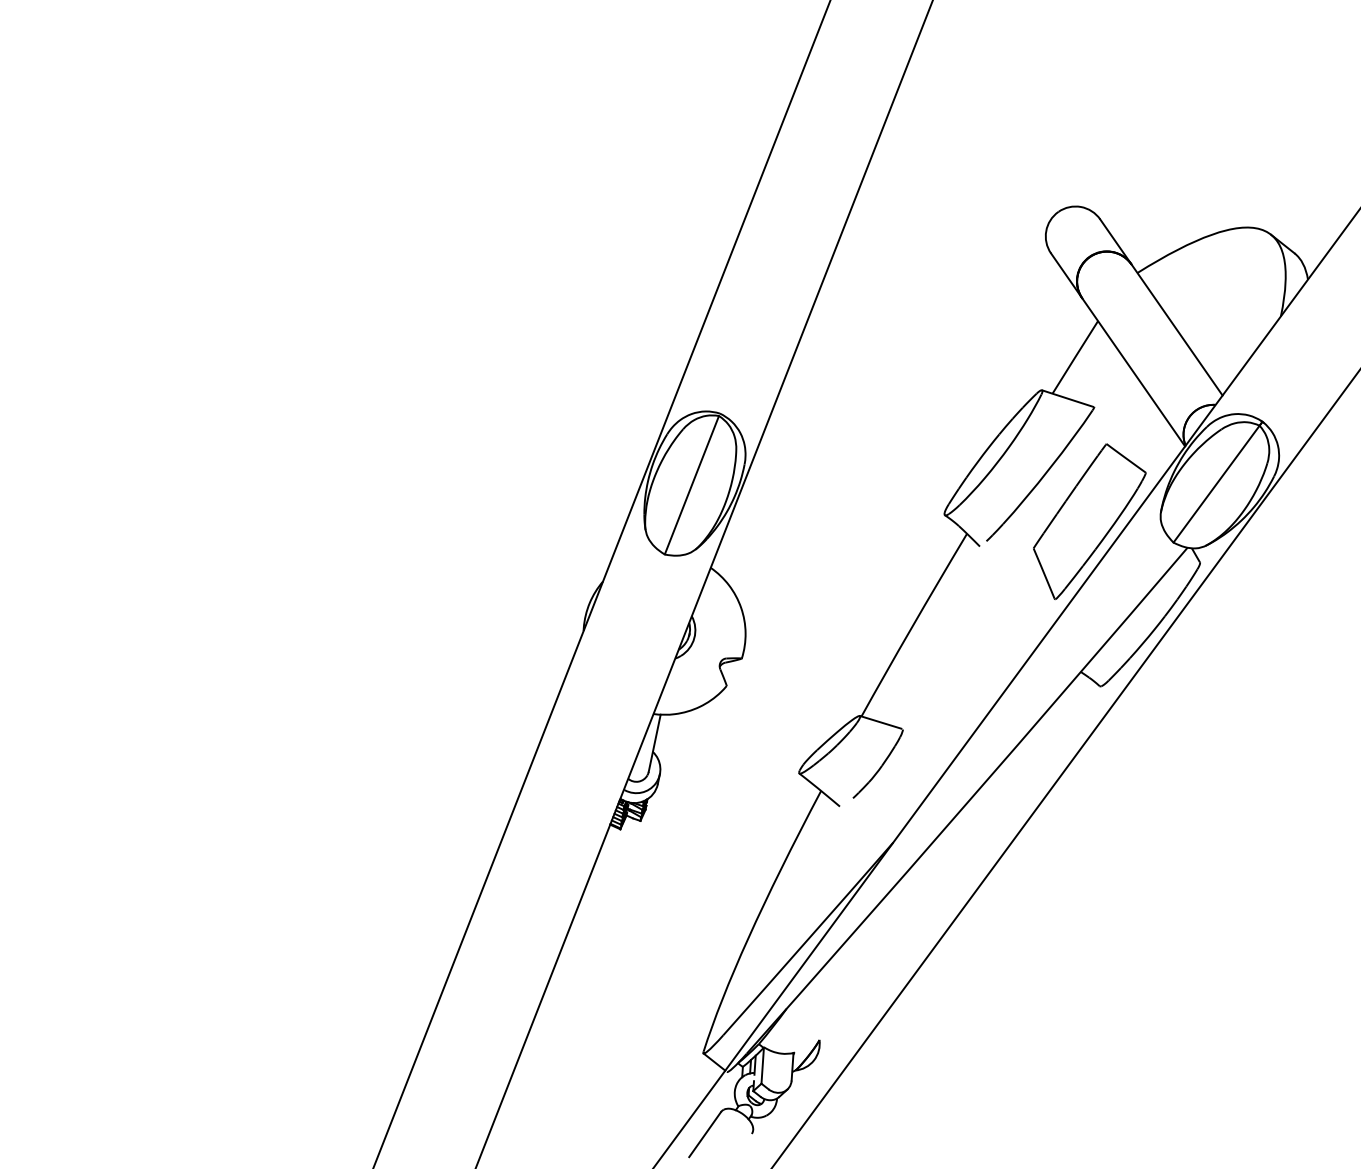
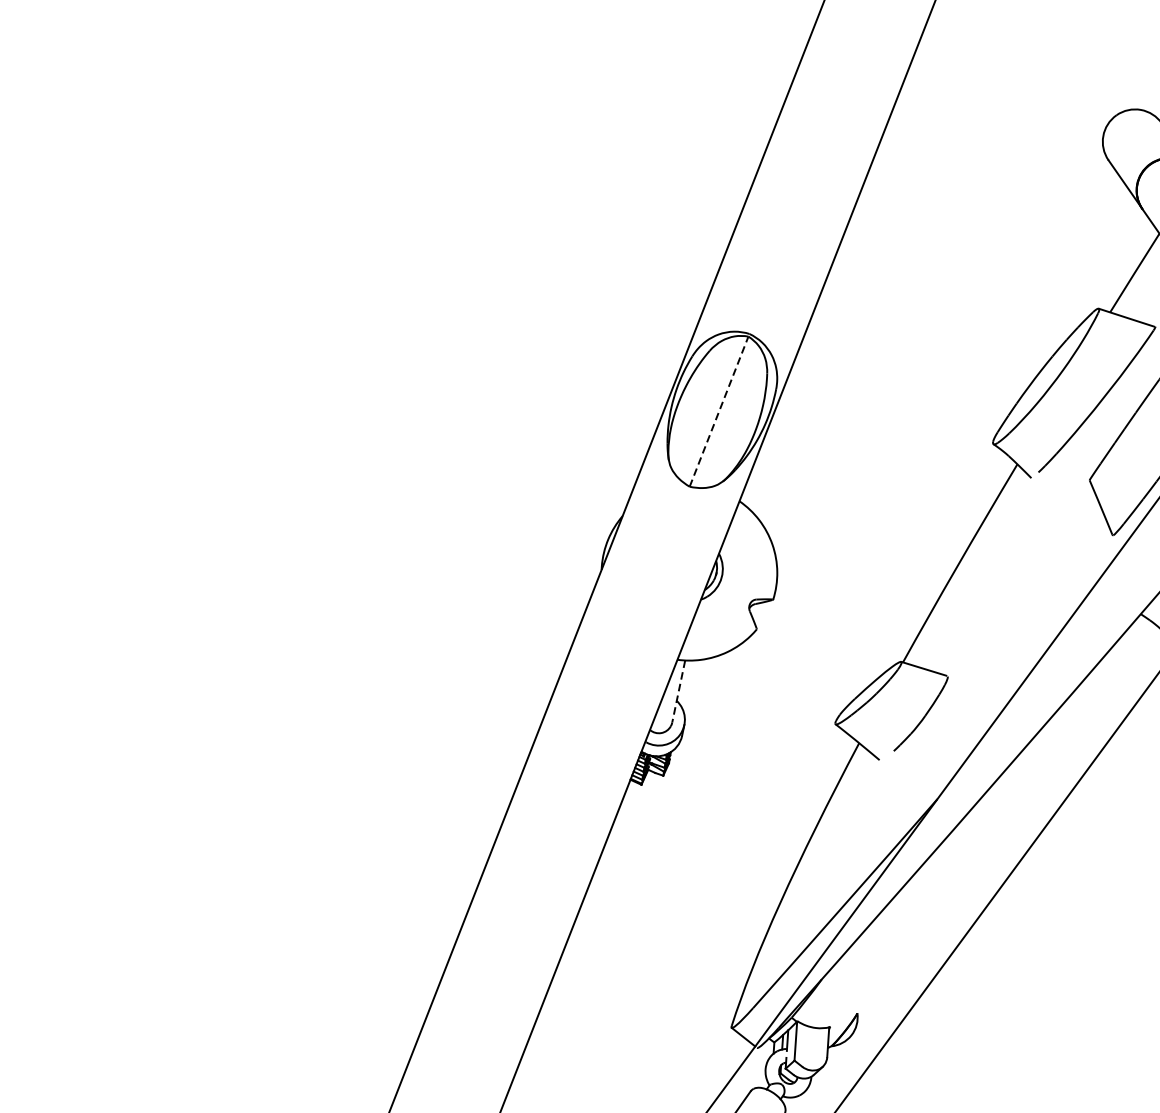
line: (692, 484) -> (719, 410), solid -> dashed
line: (654, 743) -> (678, 691), solid -> dashed

